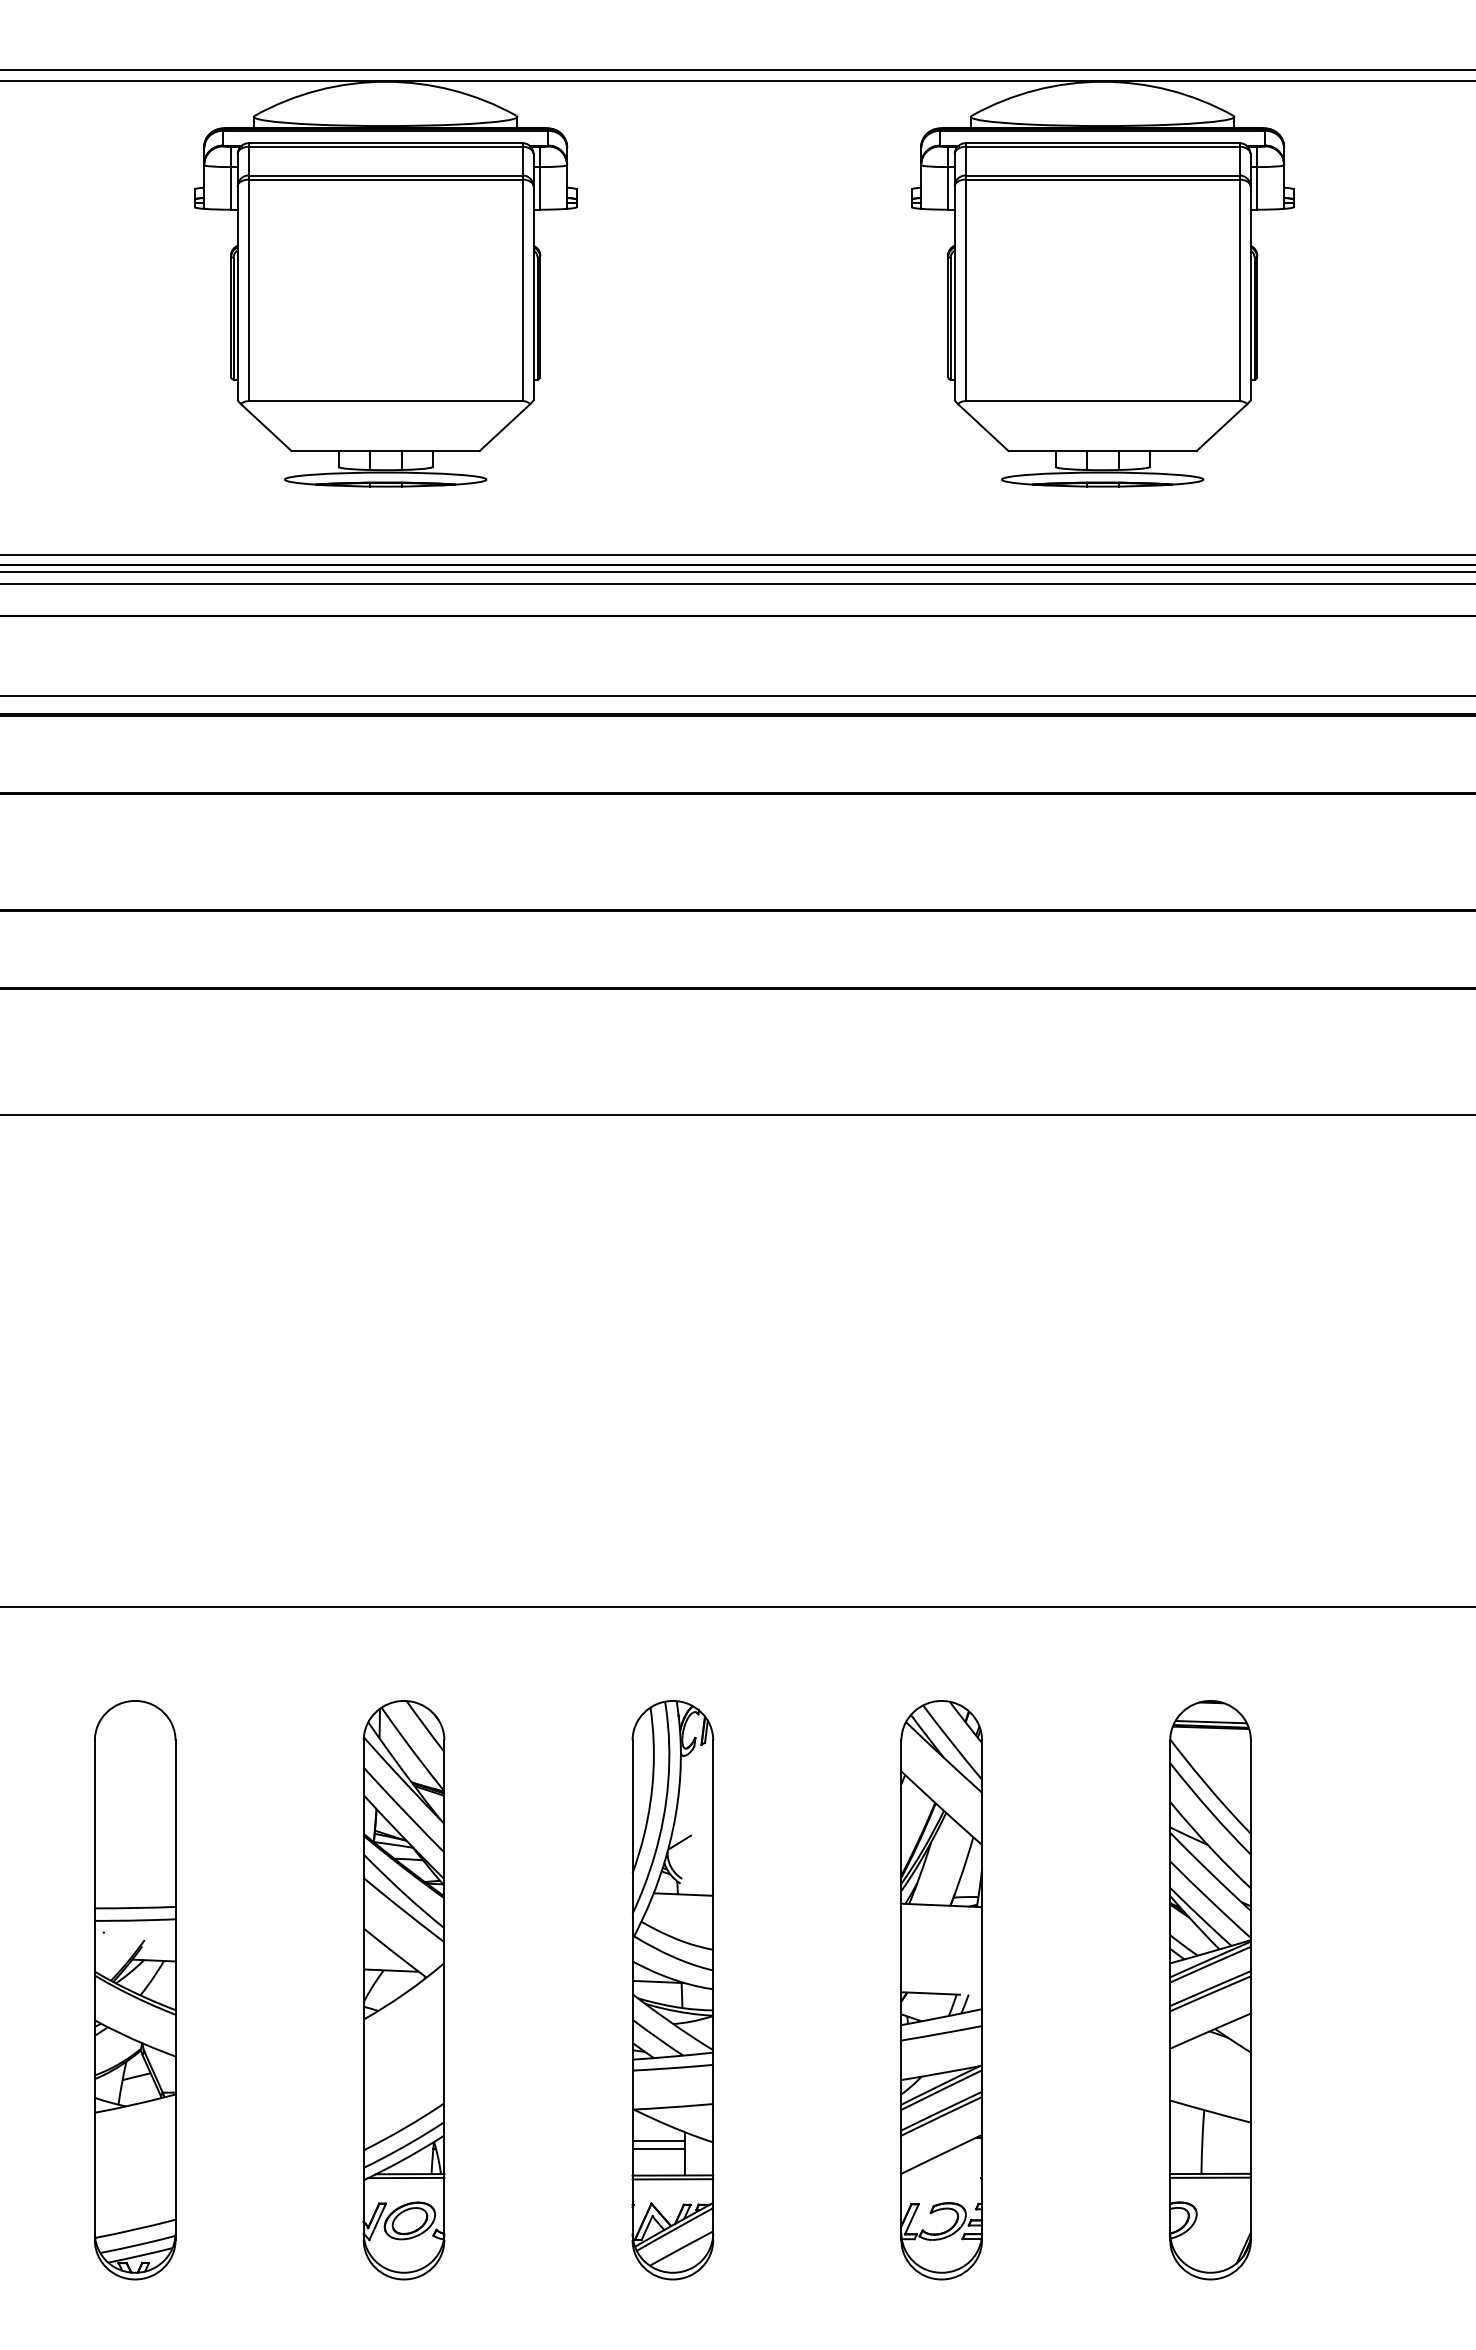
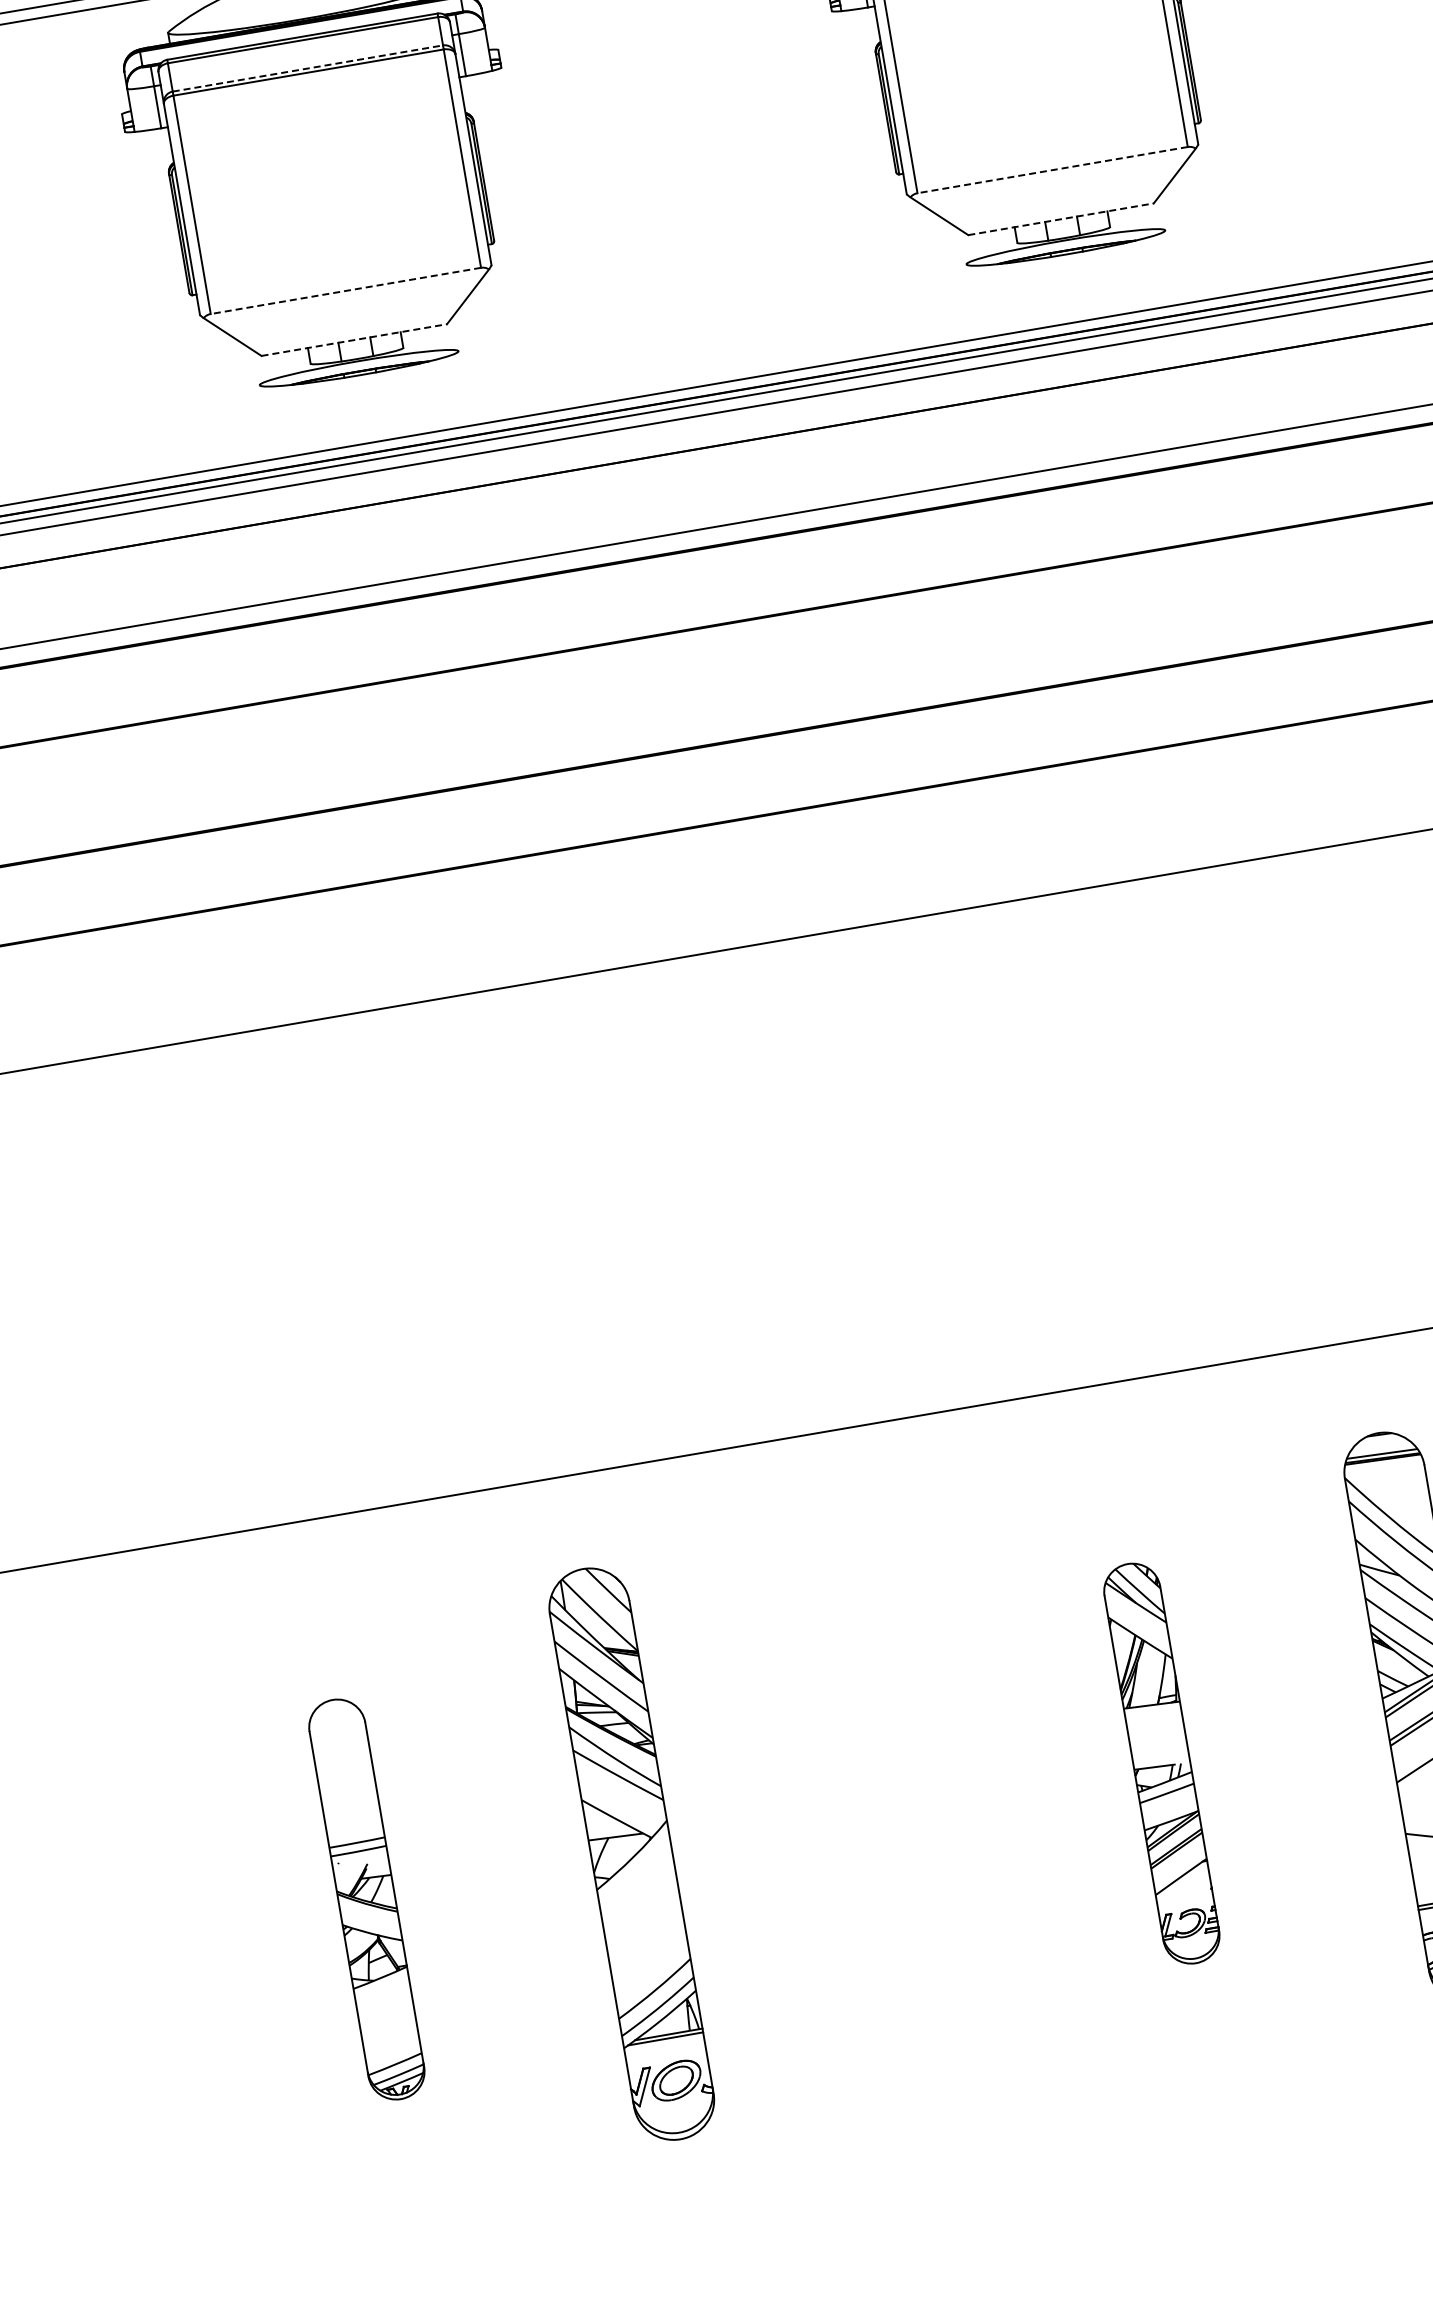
line: (386, 175) -> (308, 68), solid -> dashed
line: (385, 401) -> (345, 291), solid -> dashed
line: (1102, 401) -> (1052, 170), solid -> dashed
line: (386, 451) -> (355, 340), solid -> dashed
line: (1103, 451) -> (1061, 219), solid -> dashed
part: (135, 1990) -> (367, 1899), size x0.7
part: (672, 1990) -> (896, 1809), removed
part: (941, 1990) -> (1161, 1763), size x0.7

